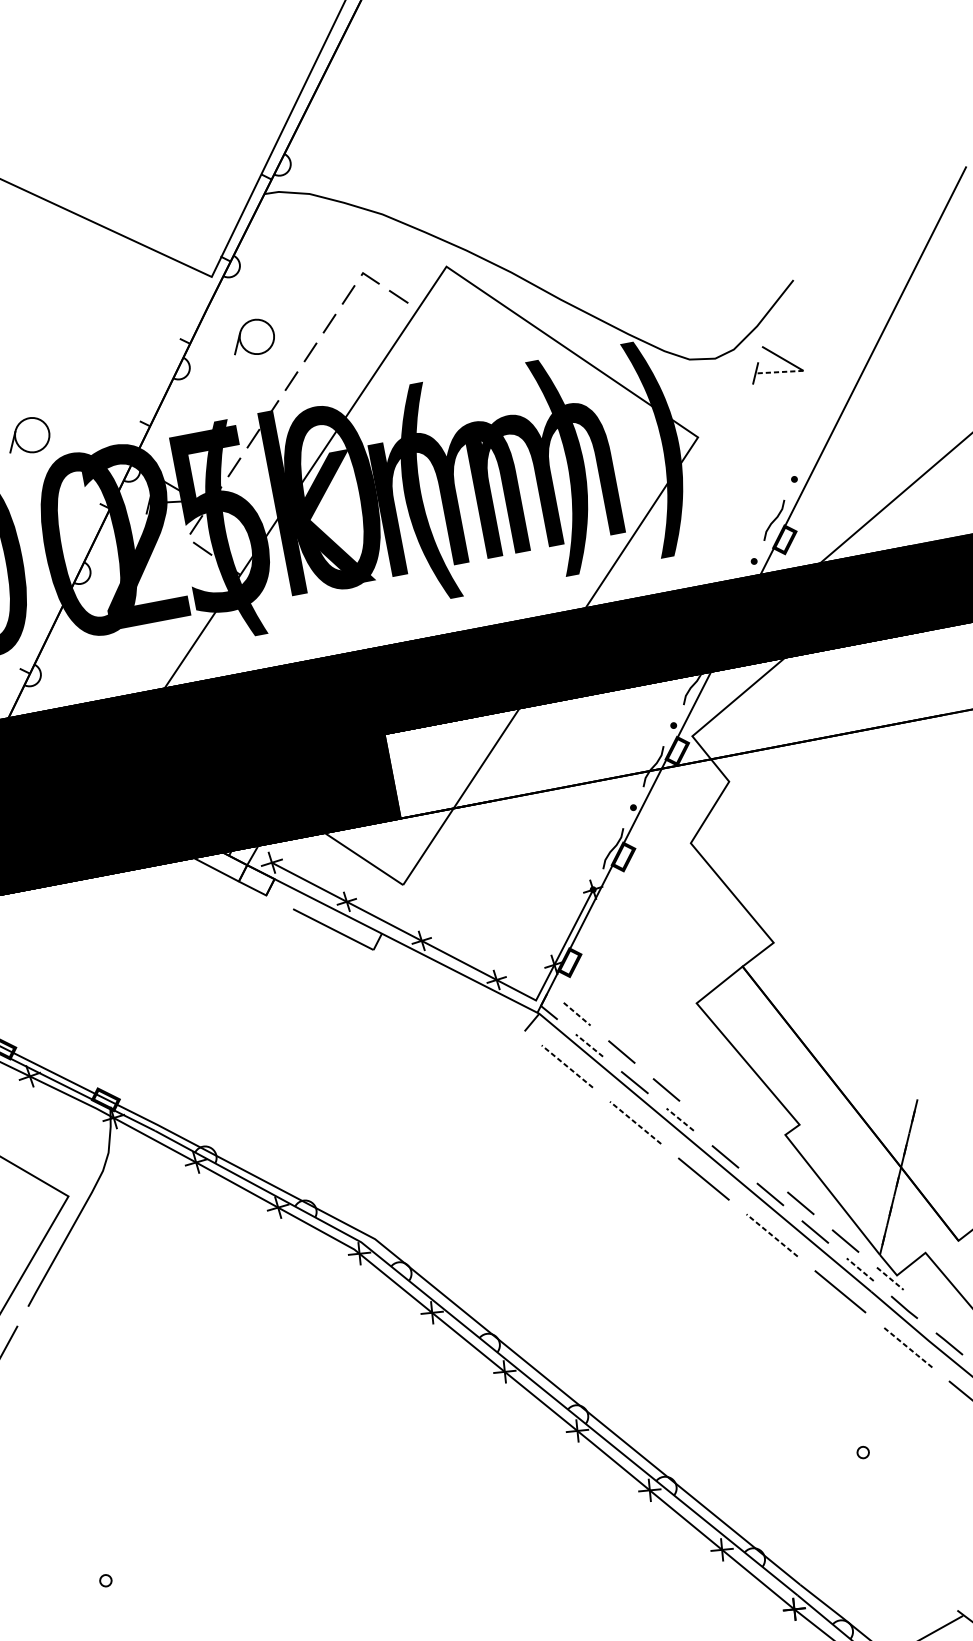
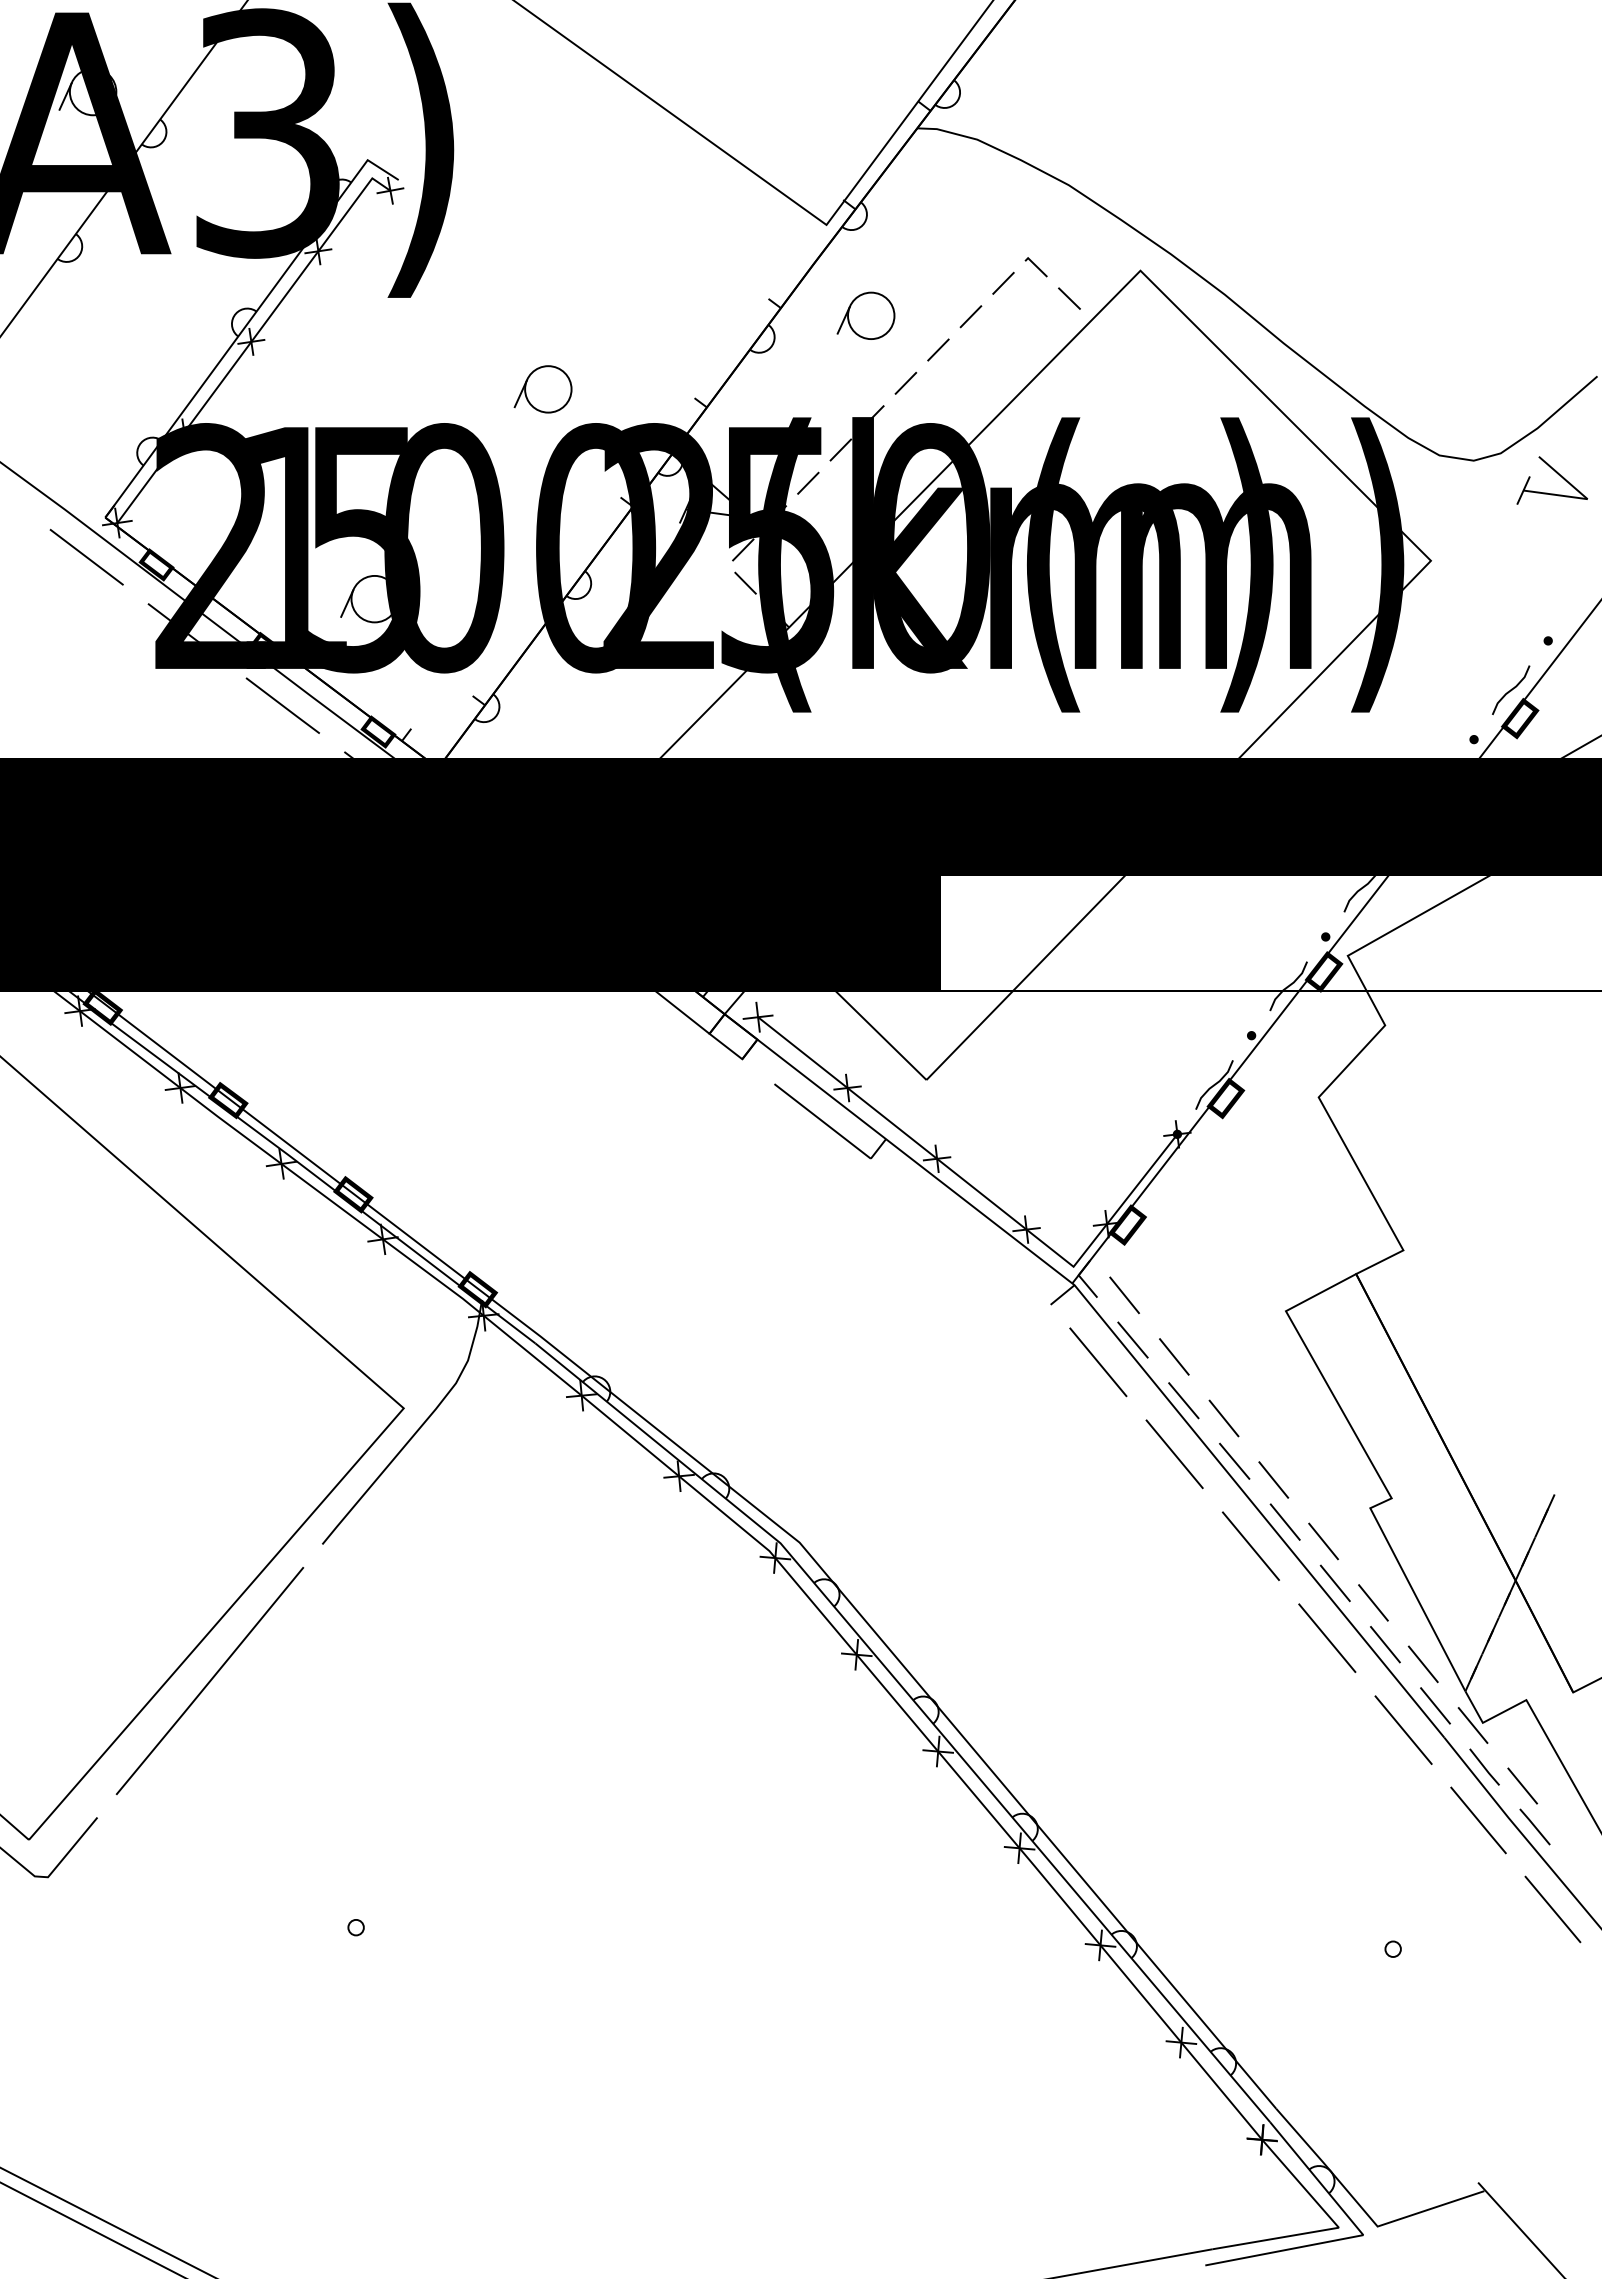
line: (779, 371) -> (1555, 494), dashed -> solid
line: (577, 1014) -> (1124, 1295), dashed -> solid
line: (589, 1045) -> (1133, 1340), dashed -> solid
line: (567, 1066) -> (1098, 1362), dashed -> solid
line: (680, 1119) -> (1234, 1461), dashed -> solid
line: (635, 1123) -> (1174, 1454), dashed -> solid
line: (710, 1127) -> (1273, 1479), added
line: (755, 1165) -> (1323, 1541), added
line: (772, 1235) -> (1327, 1638), dashed -> solid
line: (860, 1269) -> (1435, 1705), dashed -> solid
line: (890, 1278) -> (1473, 1725), dashed -> solid
line: (934, 1315) -> (1522, 1785), added
line: (907, 1347) -> (1478, 1820), dashed -> solid

